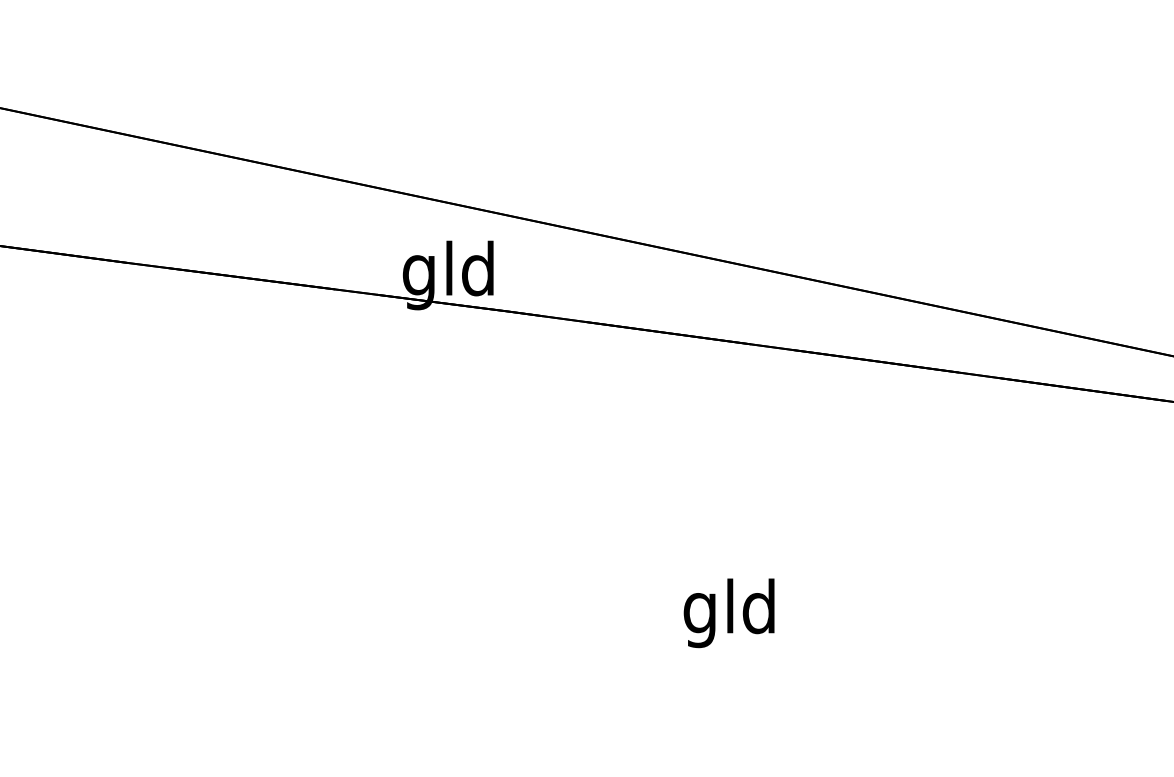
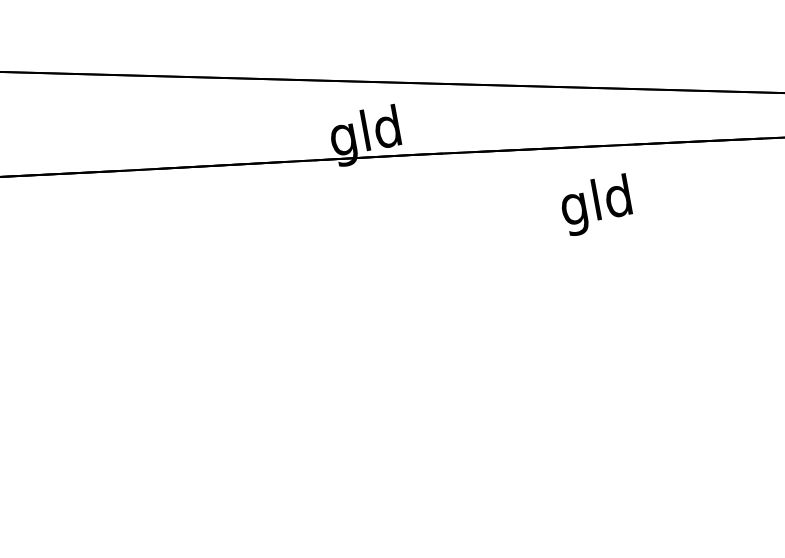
text: (728, 613) -> (595, 205), moved

